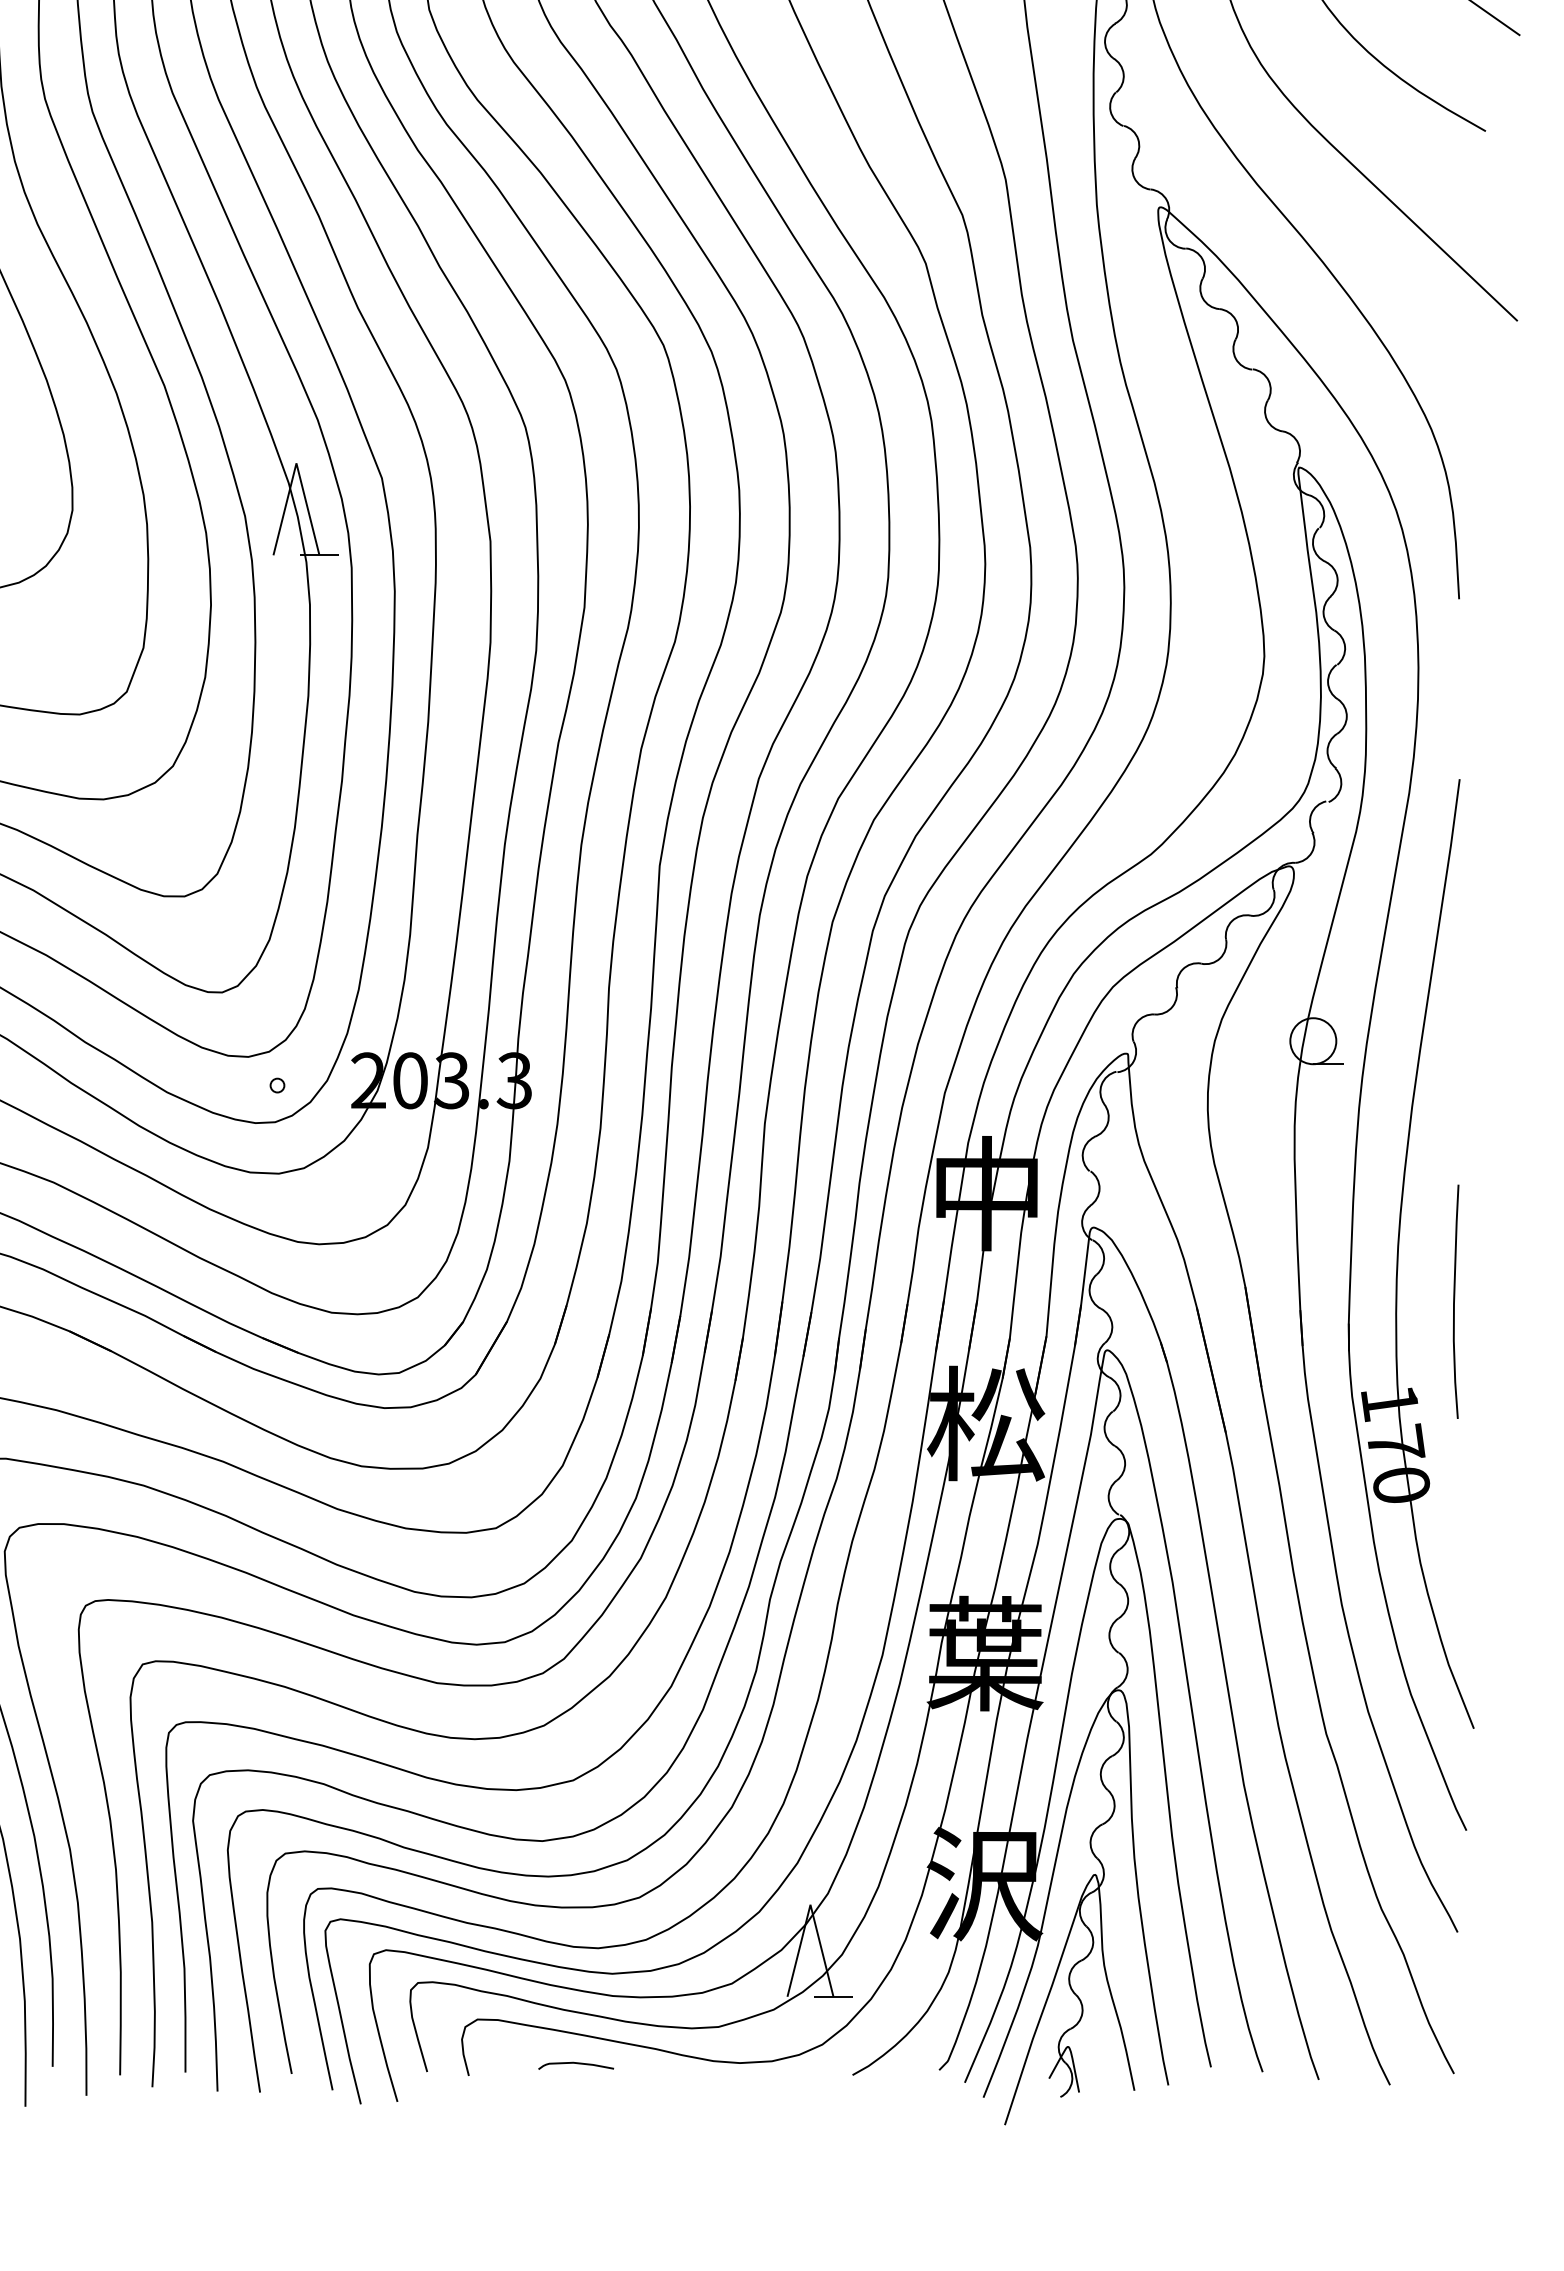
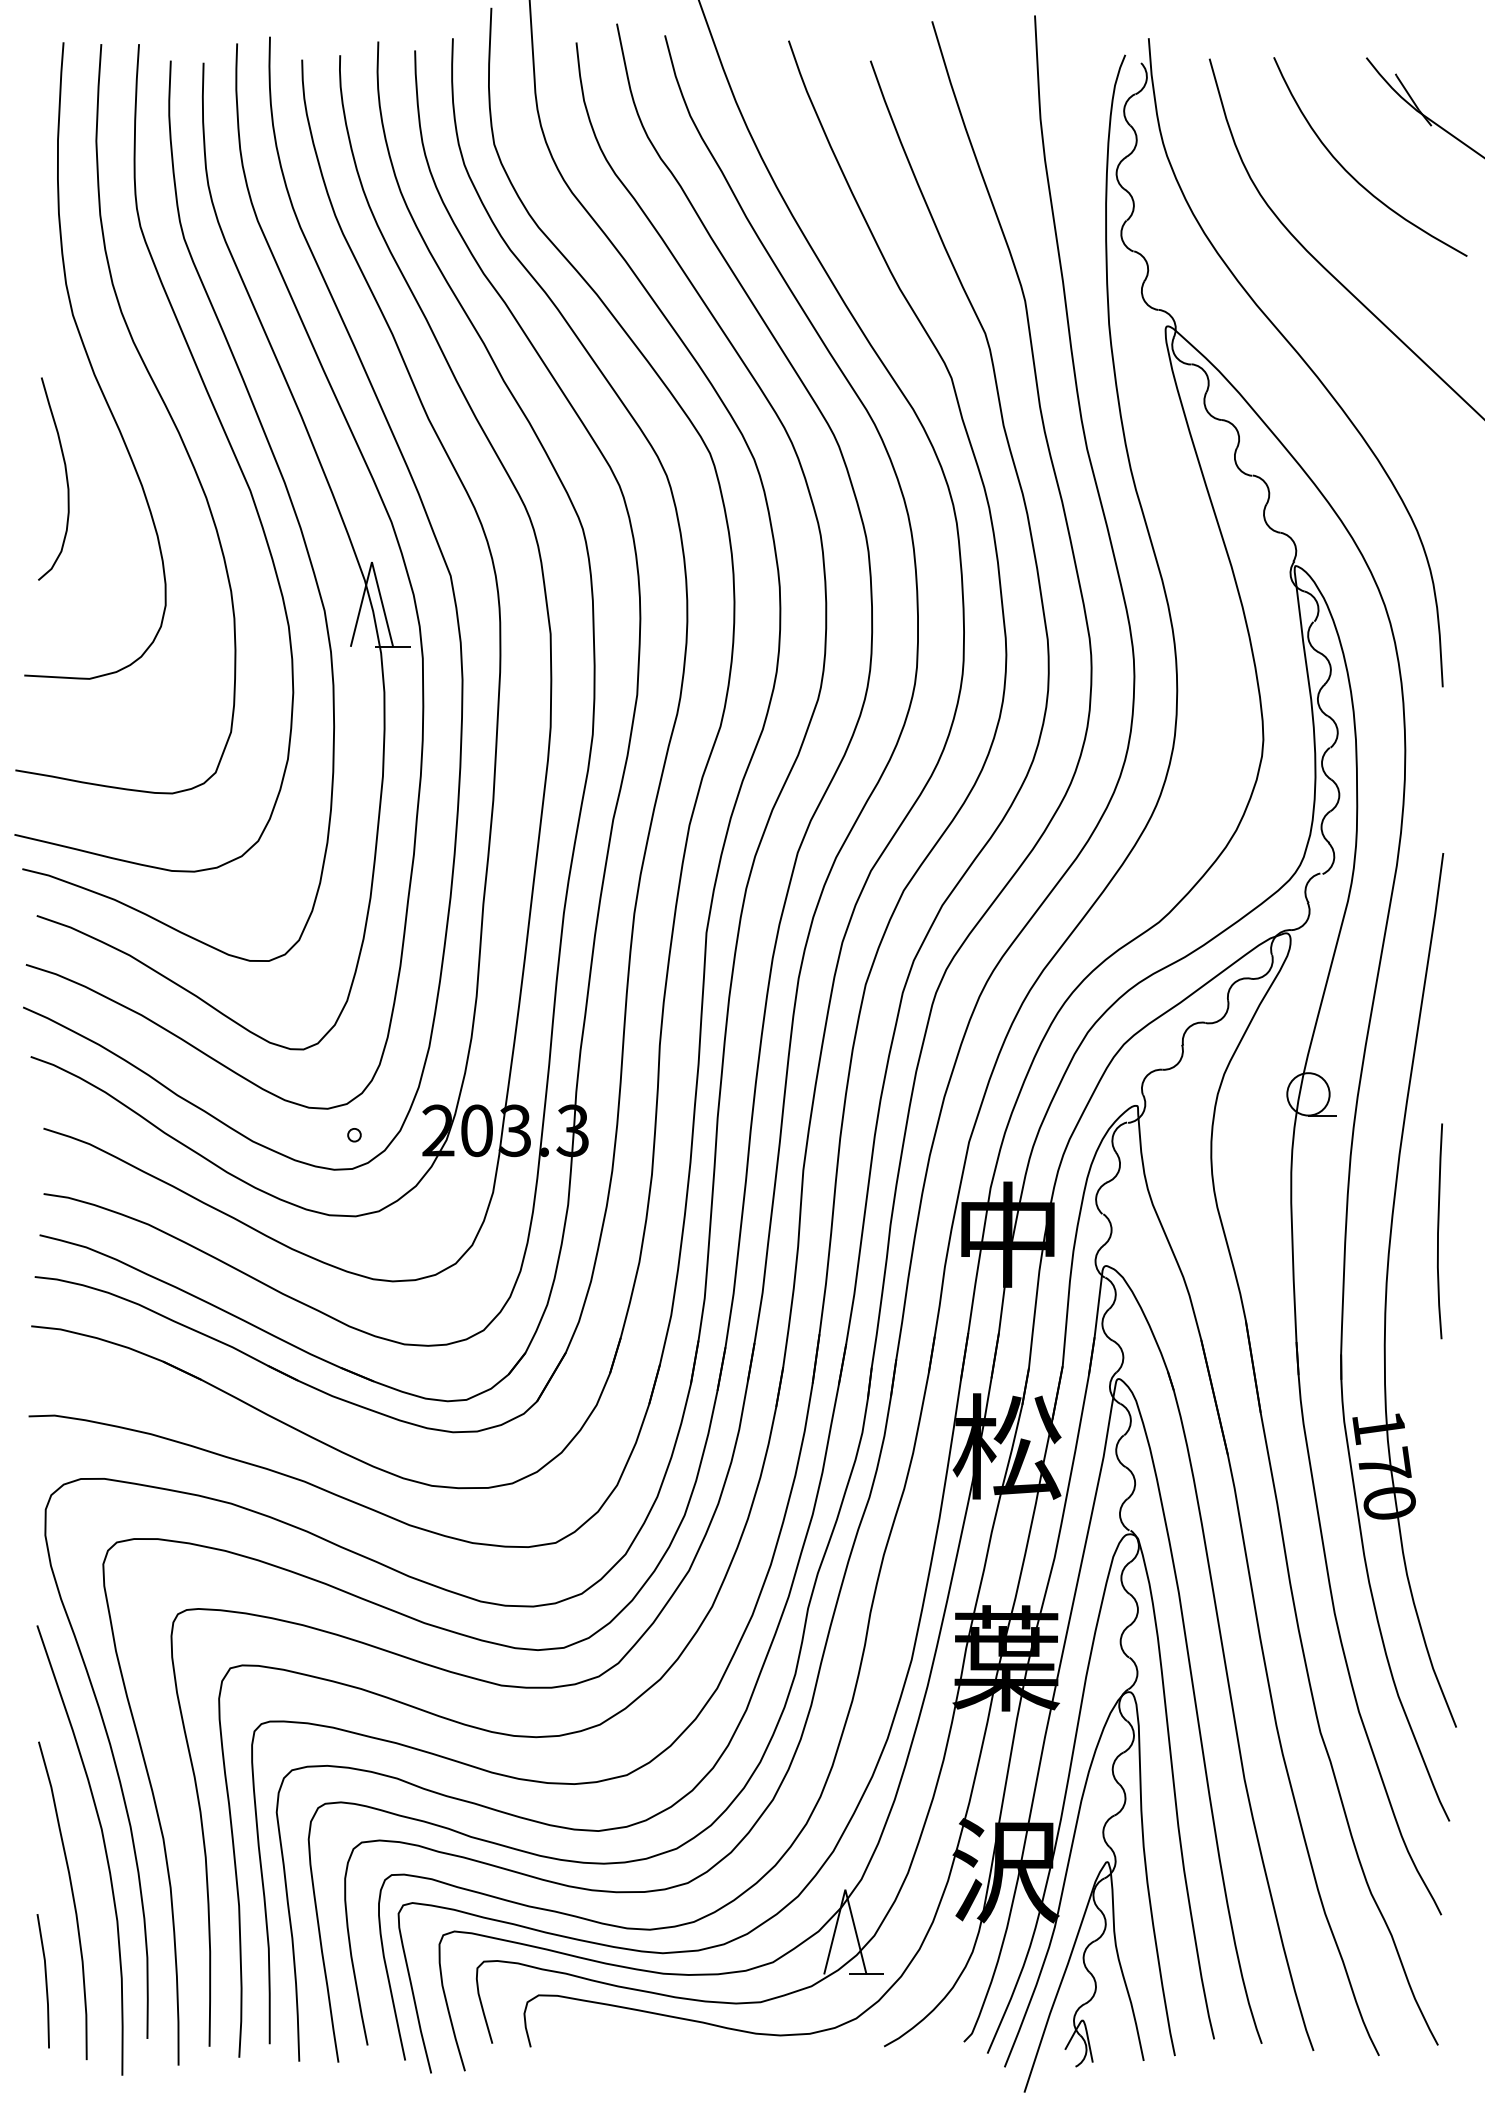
curve: (1454, 1301) -> (1438, 1231), moved
curve: (576, 2064) -> (629, 2036), removed

